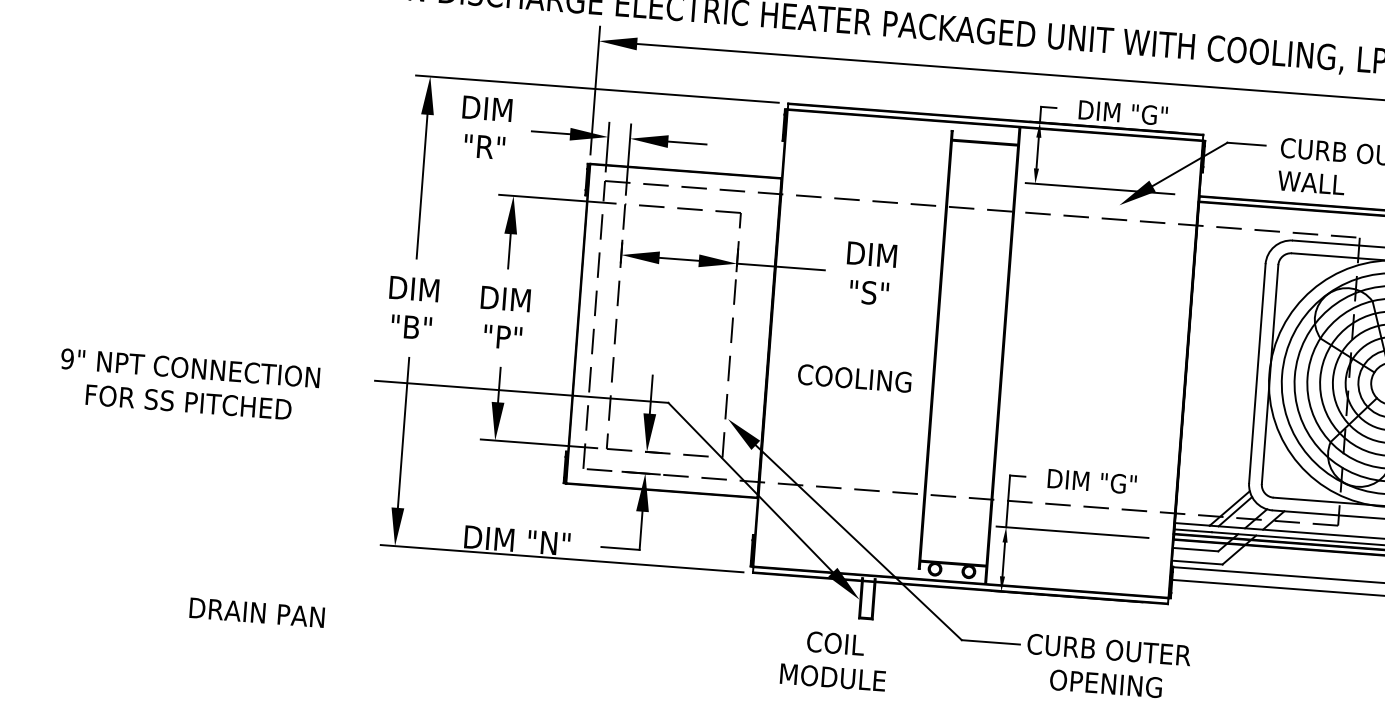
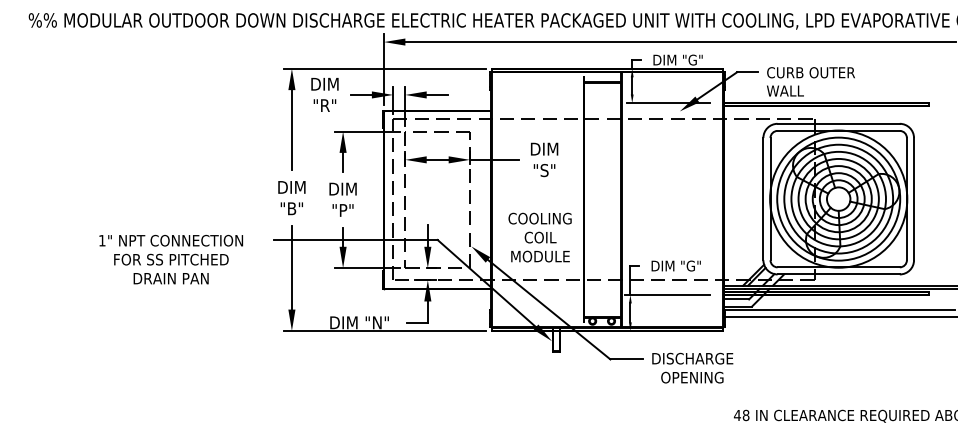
text: (66, 358) -> (101, 240), 9" -> 1"
text: (255, 612) -> (170, 278), moved
text: (1108, 649) -> (692, 358), CURB OUTER -> DISCHARGE
text: (834, 659) -> (540, 246), moved

